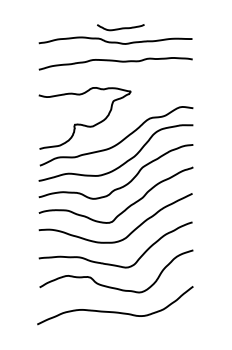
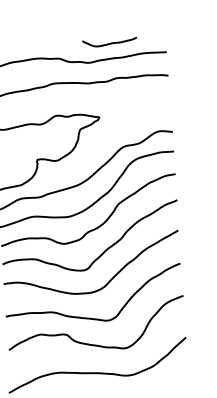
curve: (120, 27) -> (109, 42), moved

